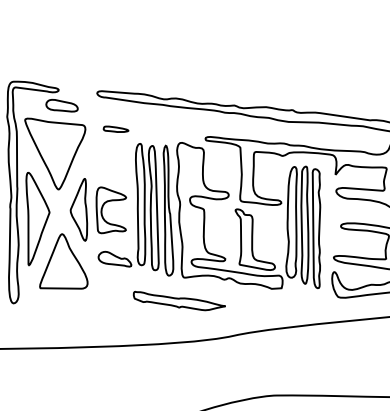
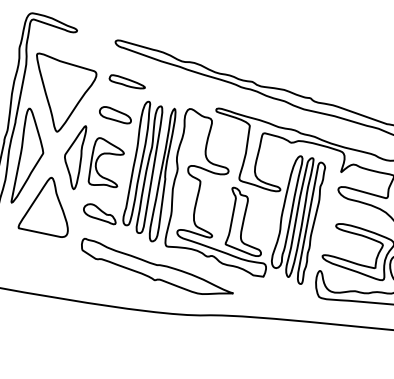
part: (61, 105) -> (115, 114), moved
part: (115, 129) -> (126, 82), size x1.43
part: (179, 300) -> (157, 268), size x1.67

